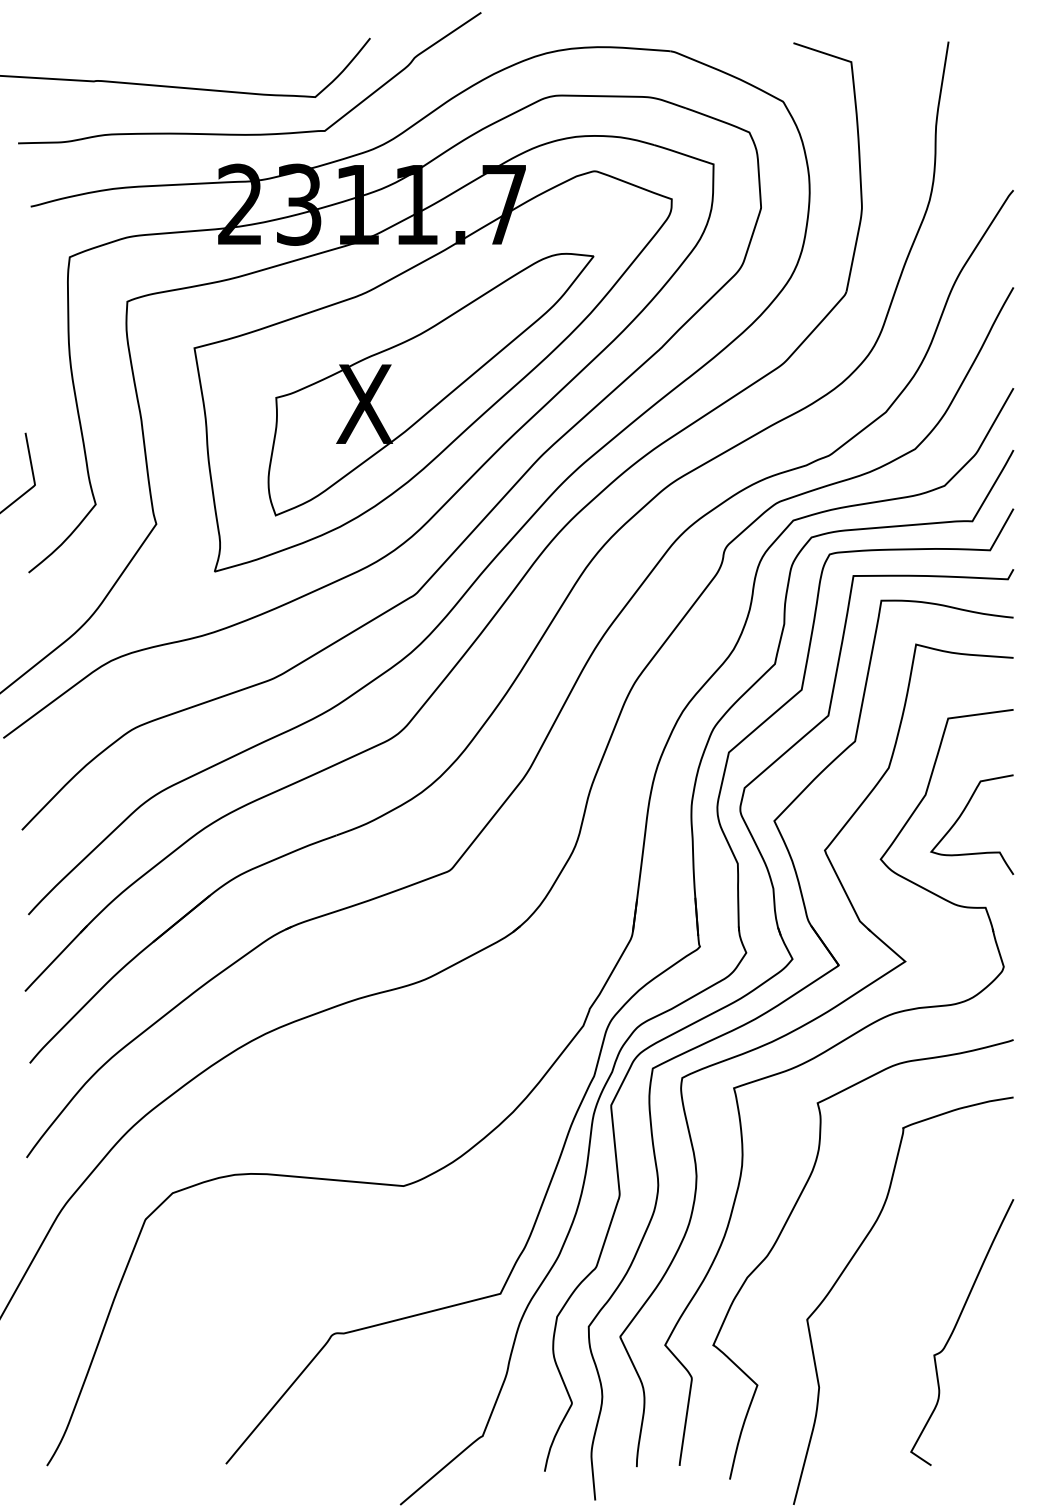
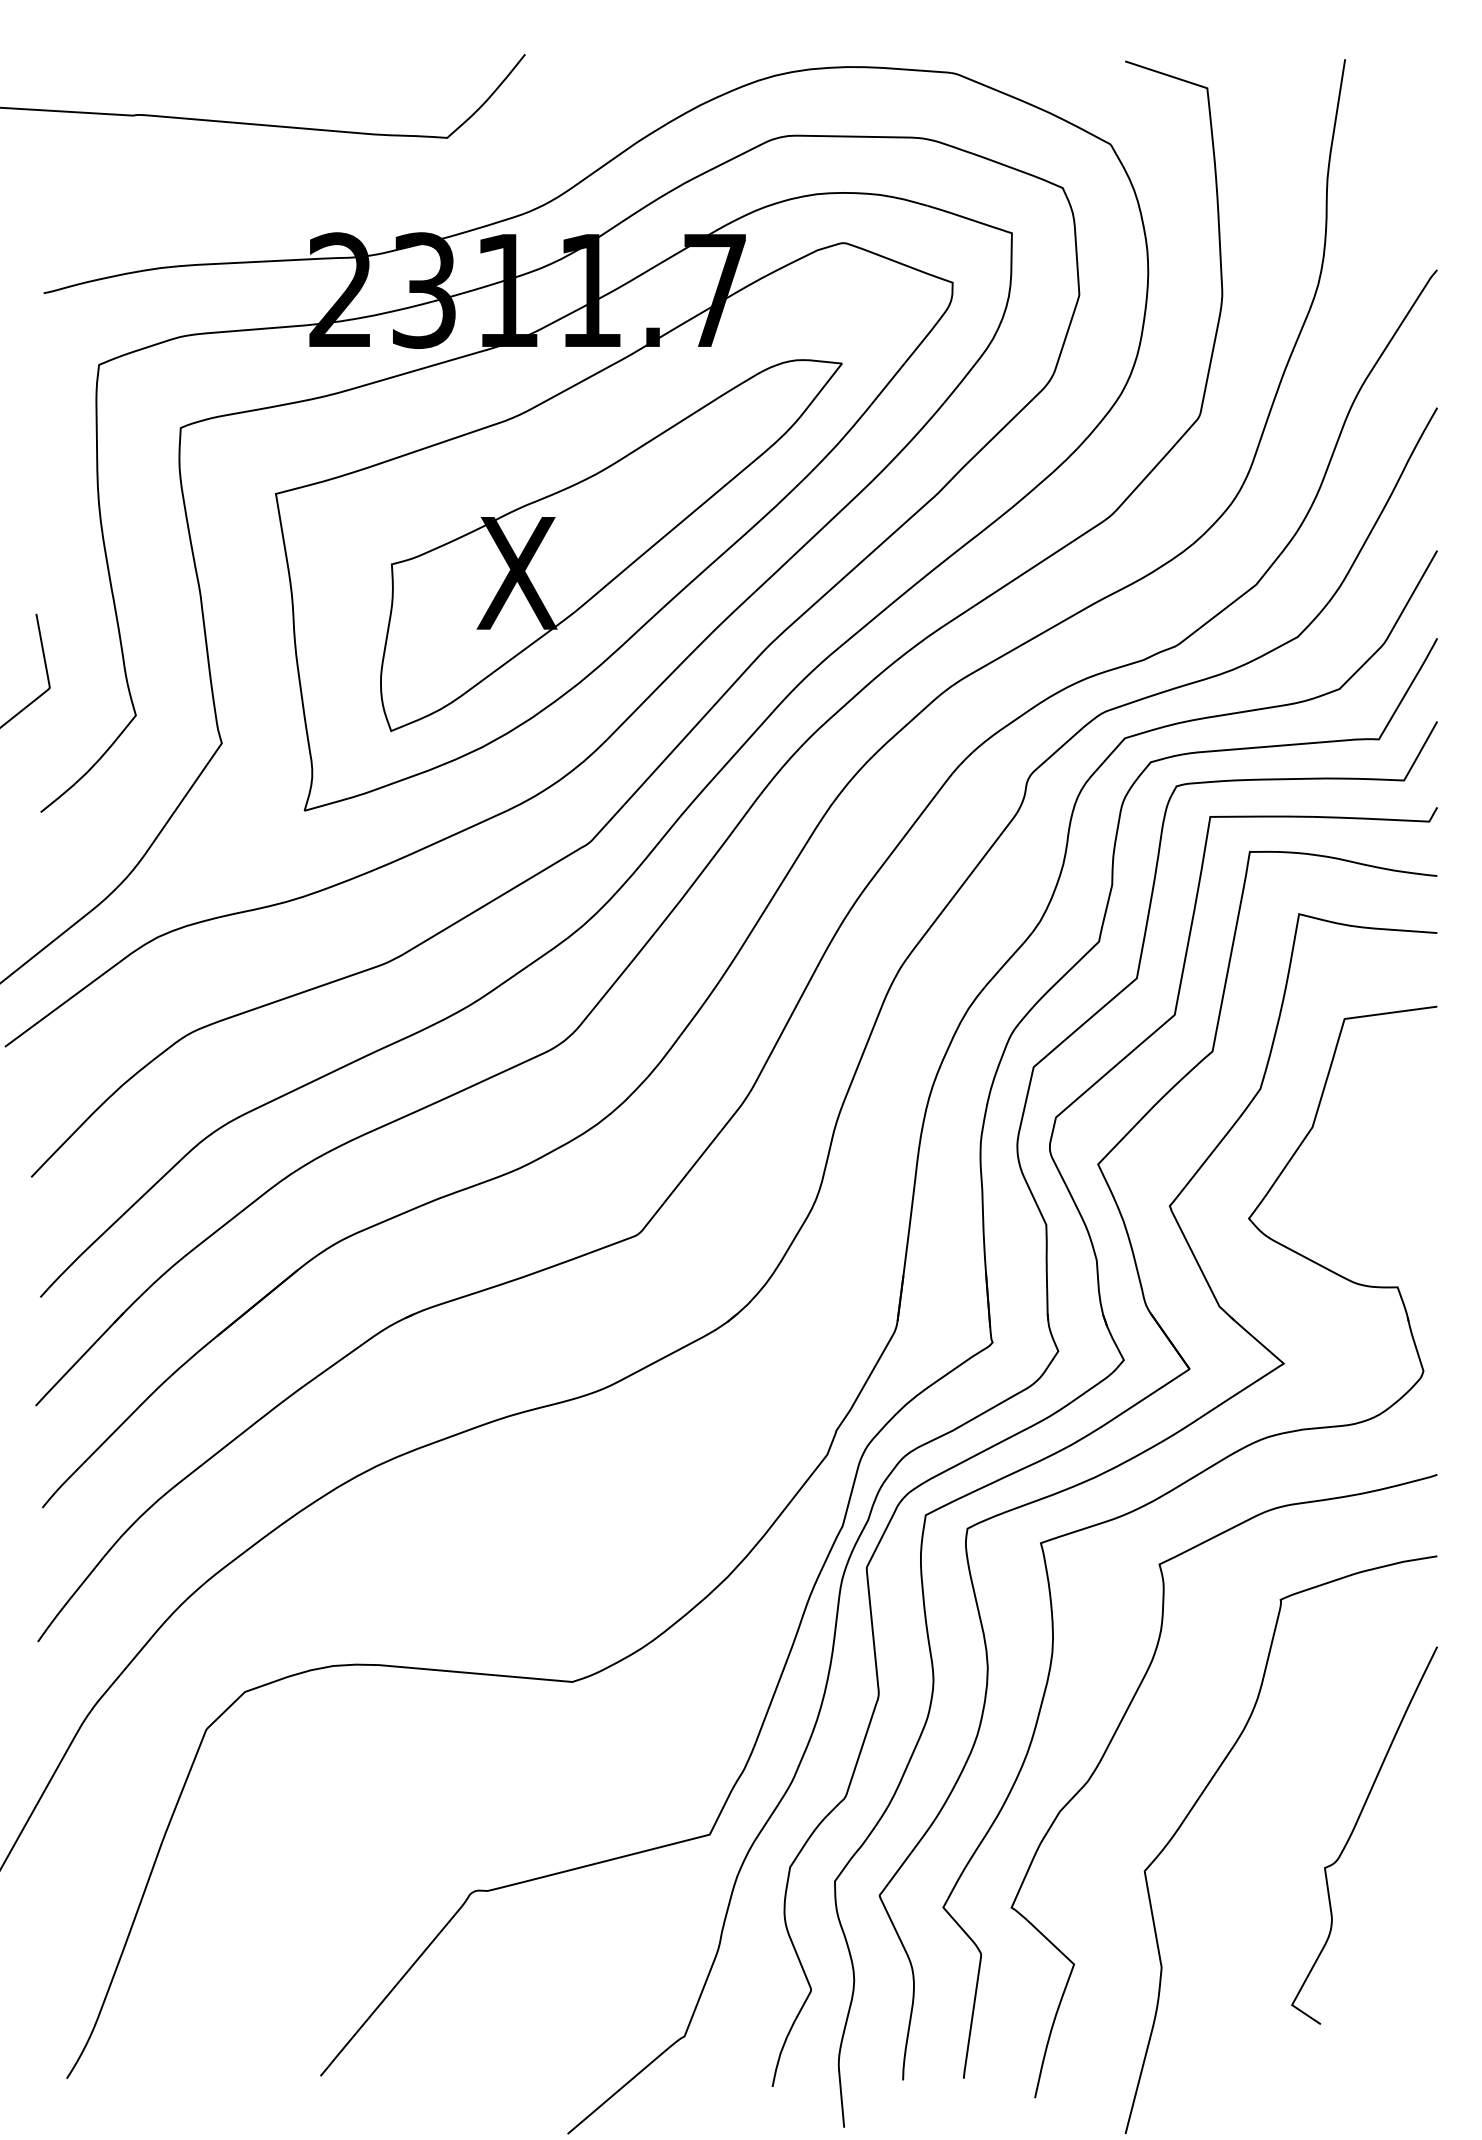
curve: (249, 133) -> (353, 189), removed
curve: (960, 817) -> (1362, 1159), removed
curve: (955, 1328) -> (1354, 1829), moved

